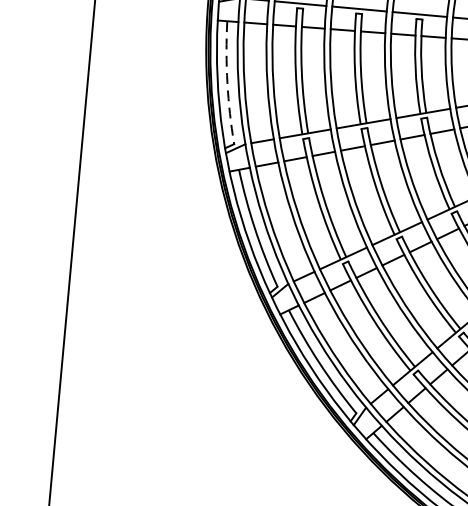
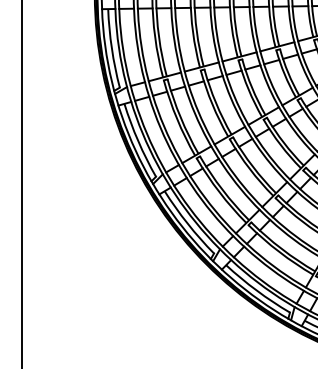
arc: (226, 82) -> (111, 48), dashed -> solid

